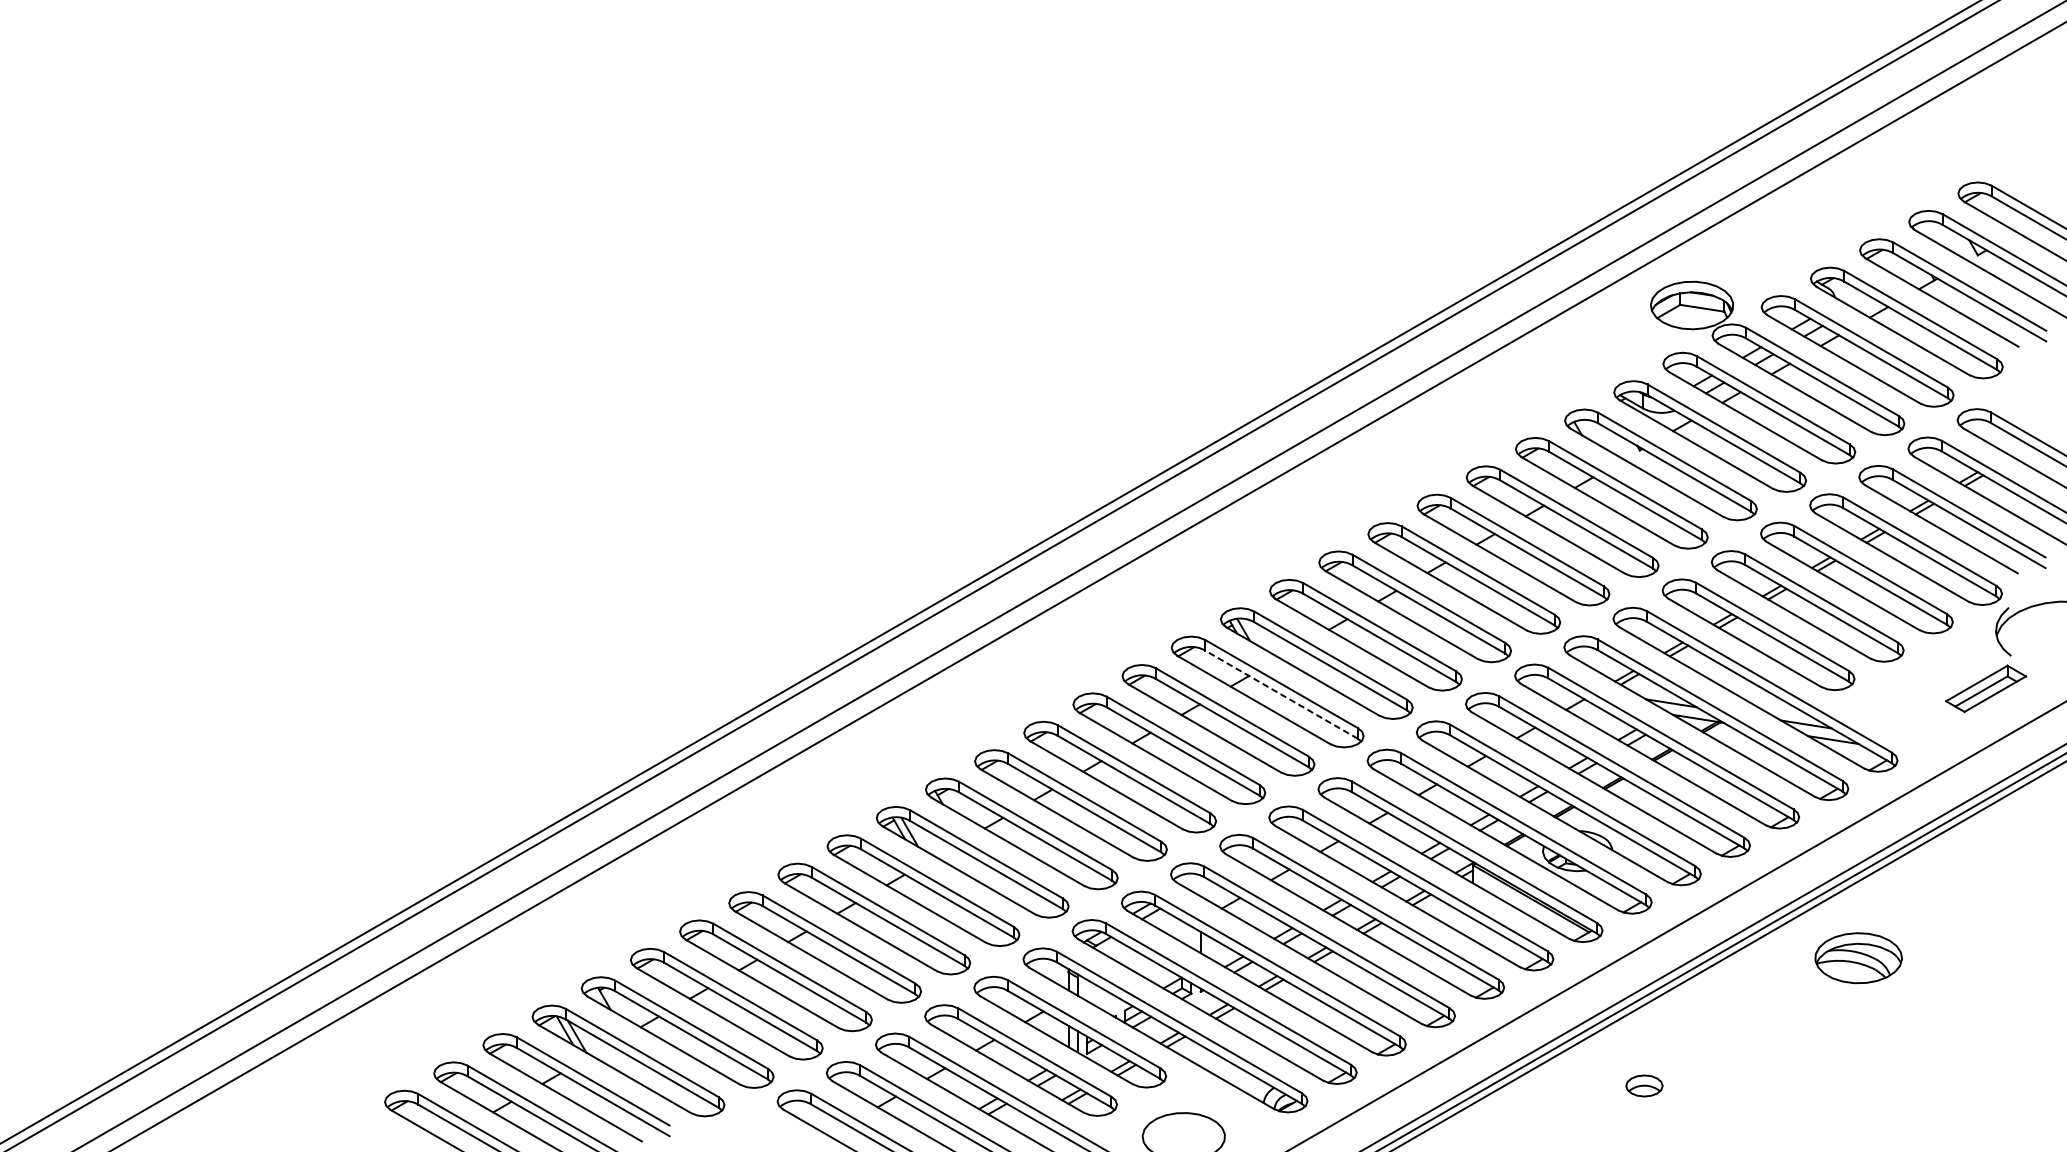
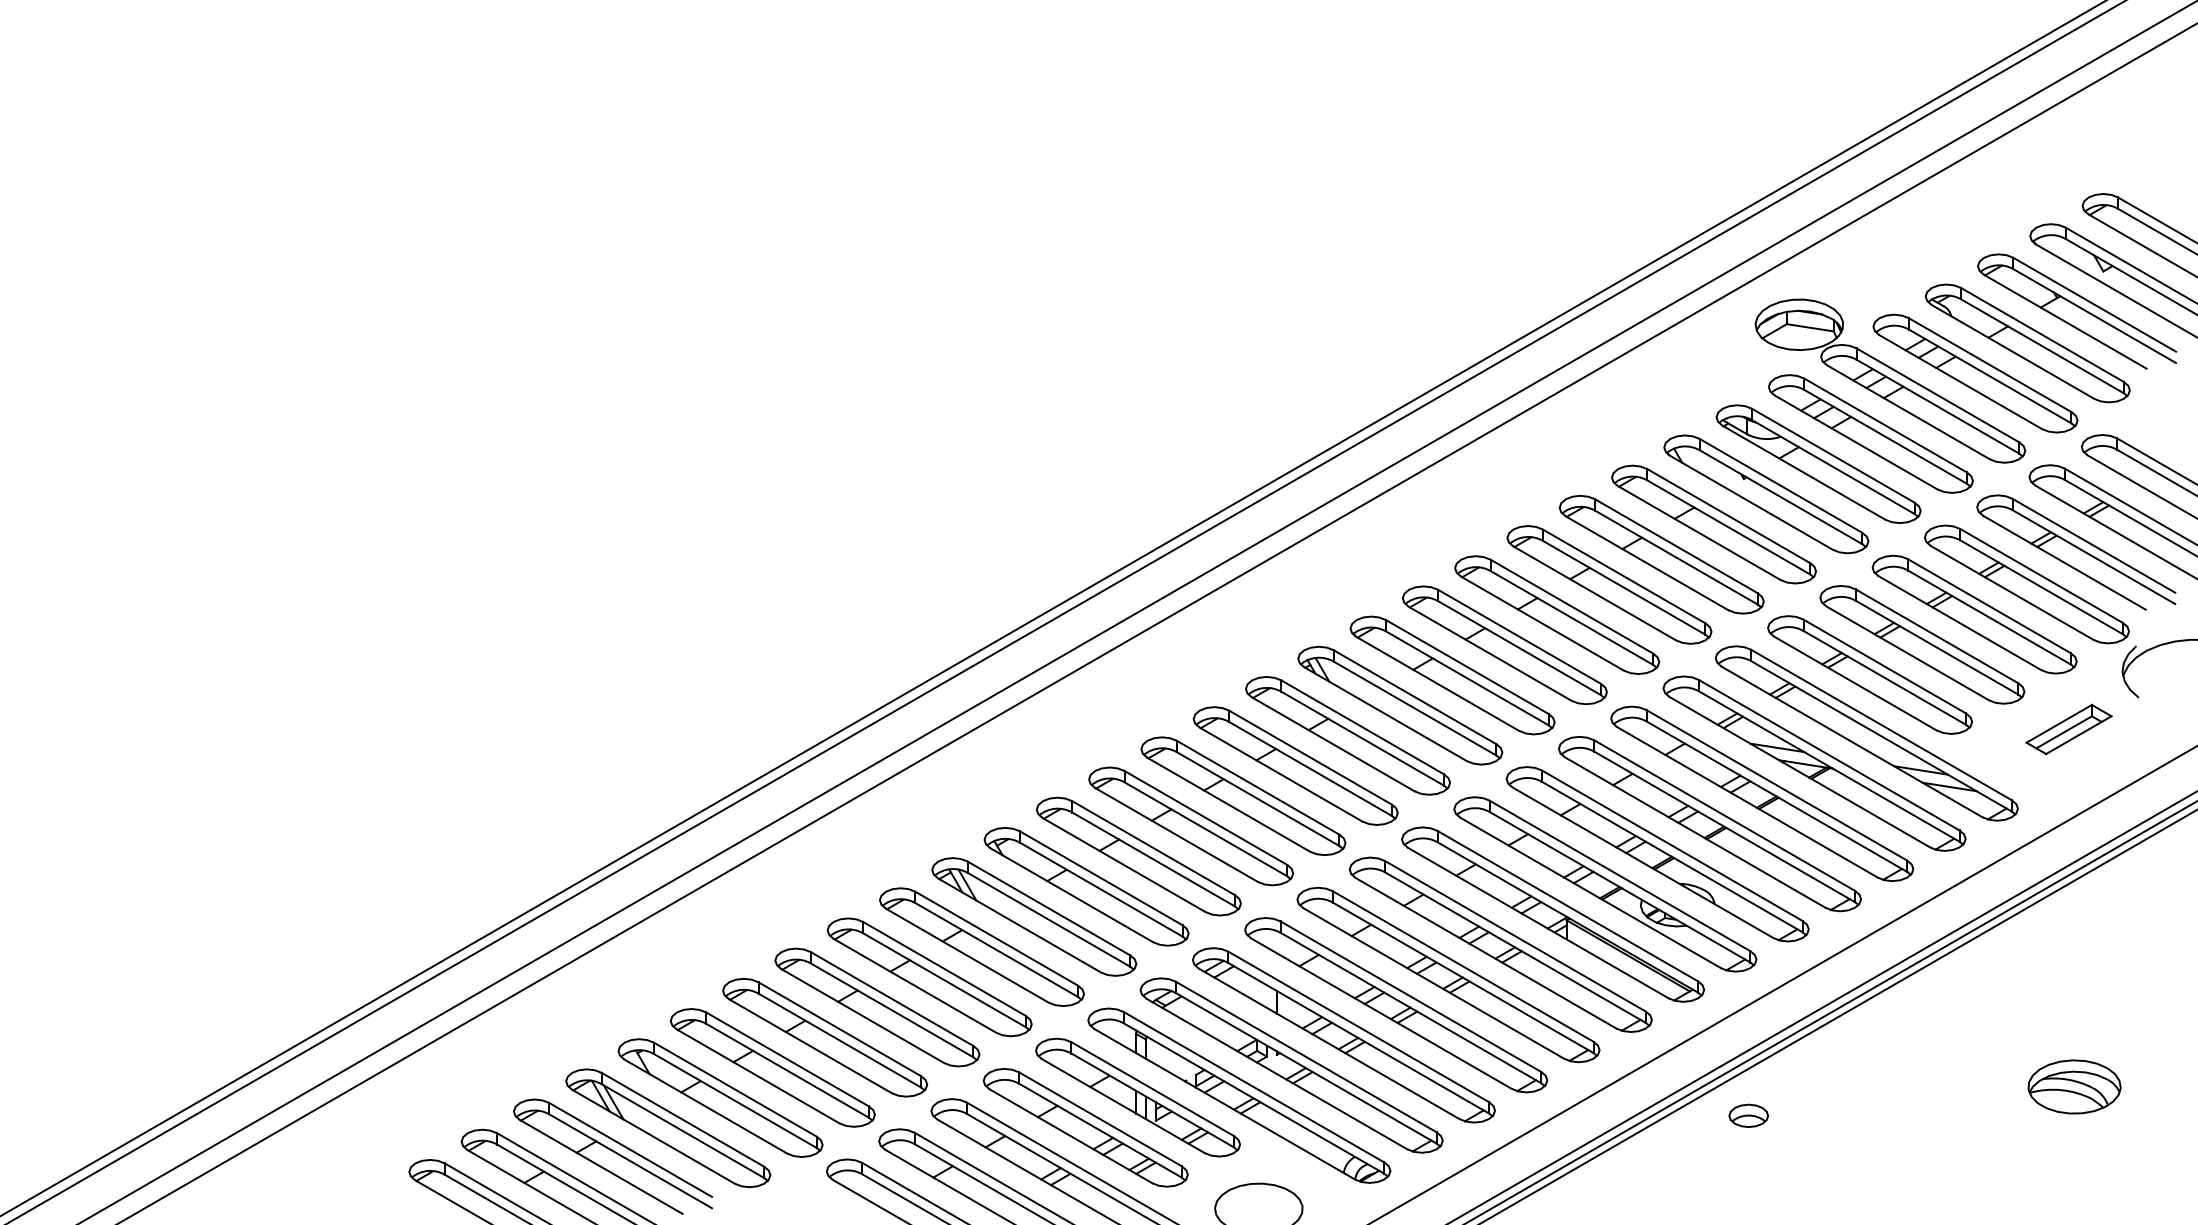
part: (1985, 688) -> (2068, 729), moved
line: (1281, 694) -> (1362, 738), dashed -> solid
part: (1858, 957) -> (2074, 1086), moved
part: (1644, 1085) -> (1748, 1115), moved

